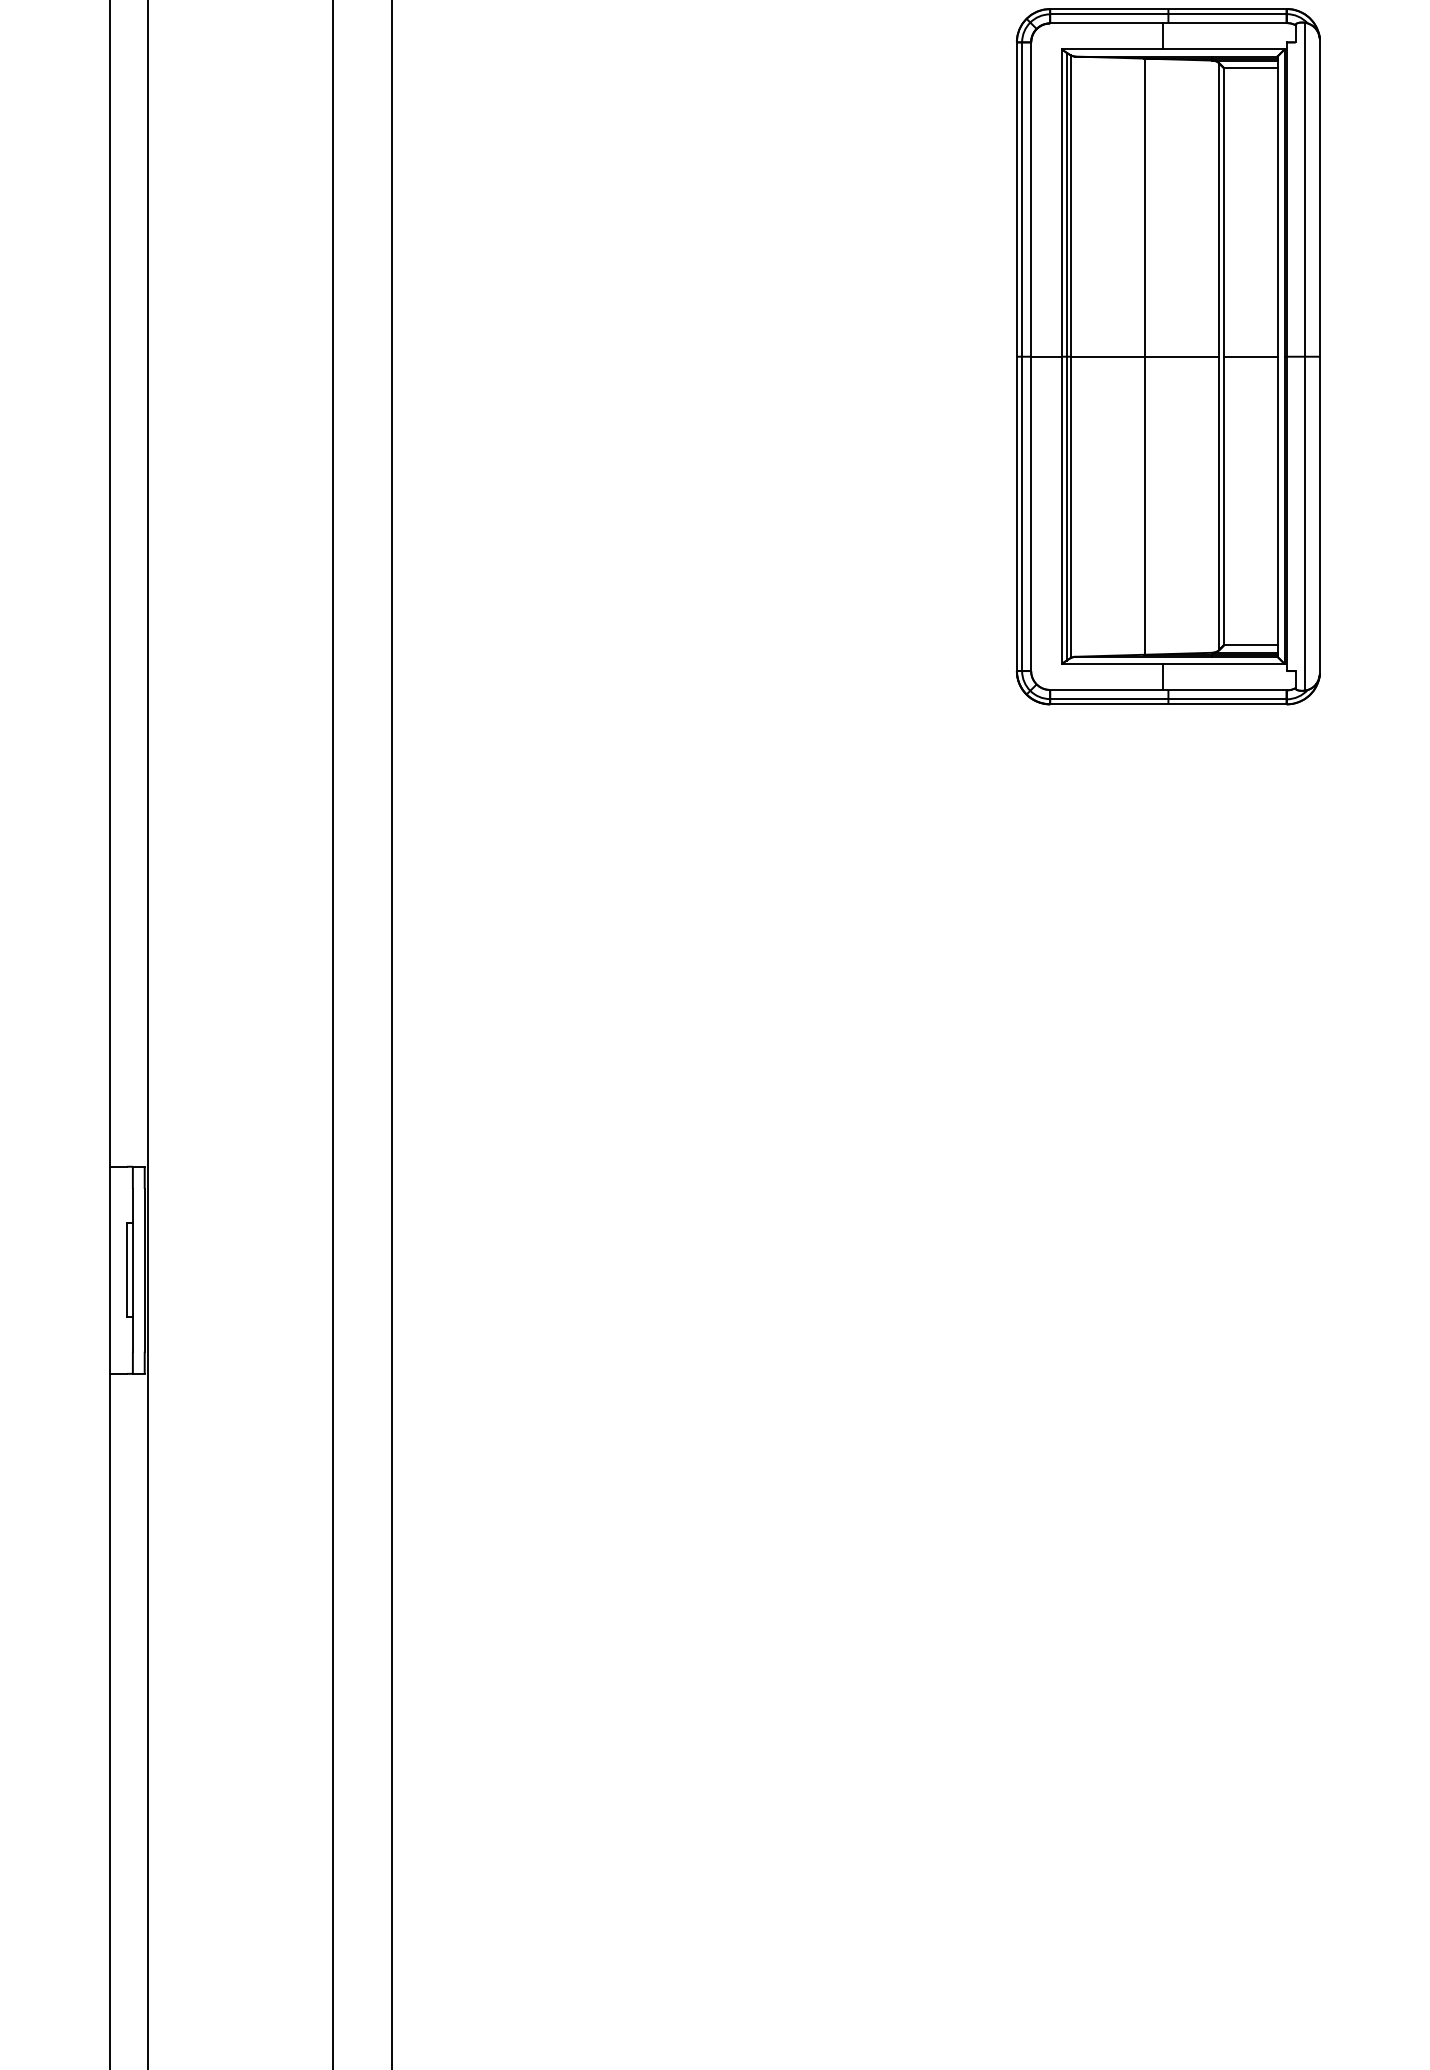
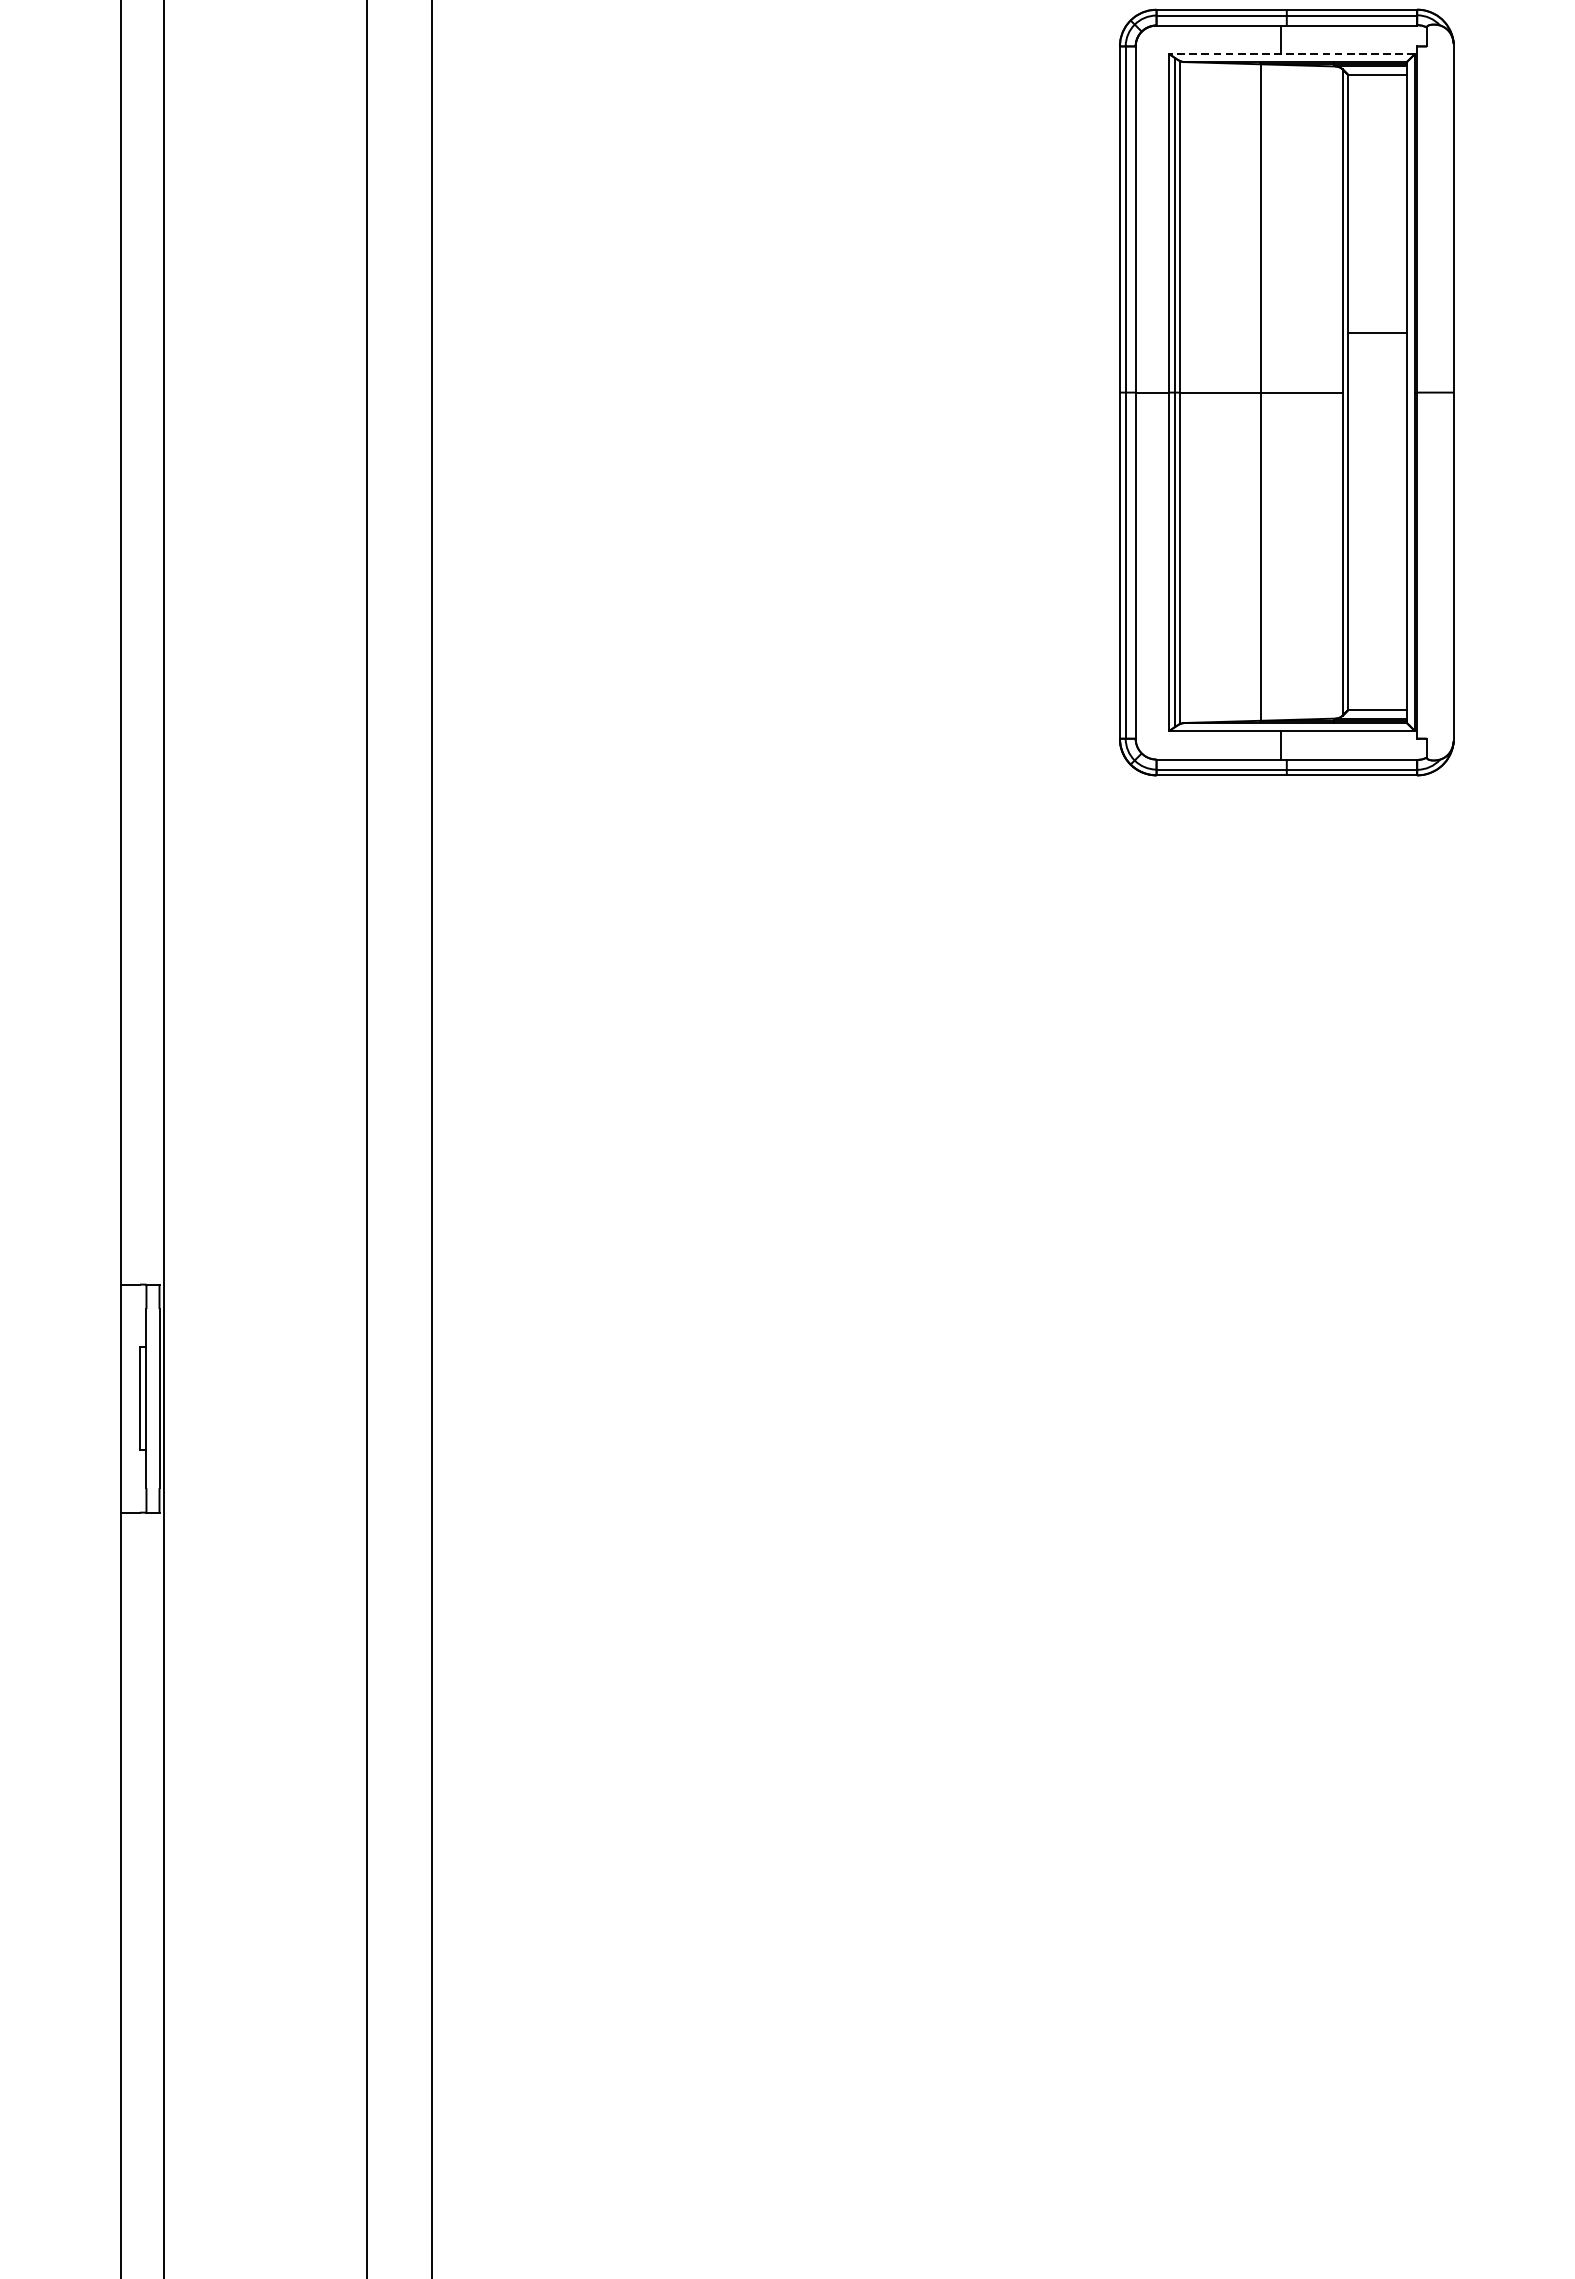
line: (1173, 49) -> (1292, 54), solid -> dashed
line: (1250, 356) -> (1377, 332), moved
line: (1304, 356) -> (1436, 392), removed

